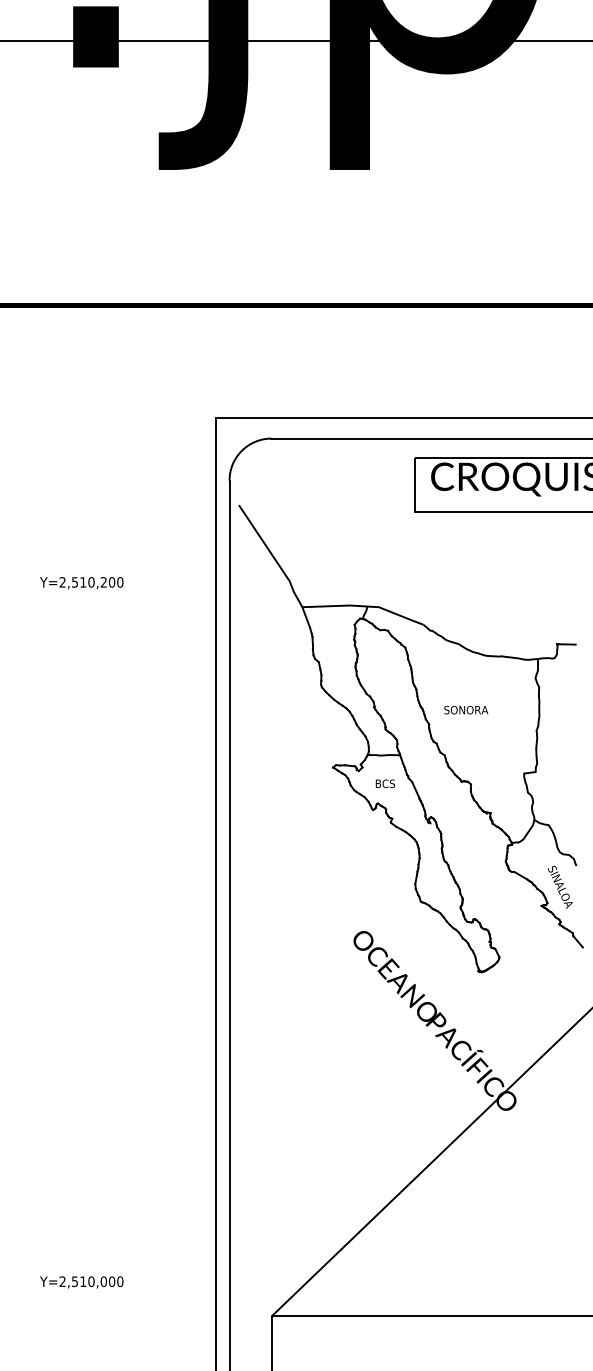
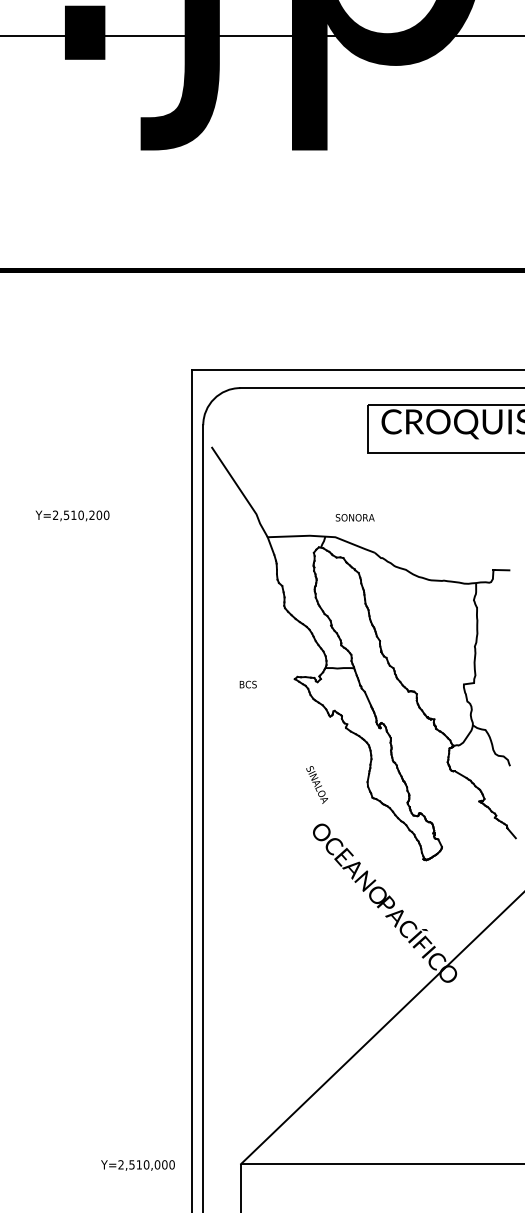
text: (466, 709) -> (355, 517), moved
text: (384, 783) -> (247, 684), moved
text: (560, 886) -> (317, 784), moved
text: (81, 1282) -> (137, 1165), moved

